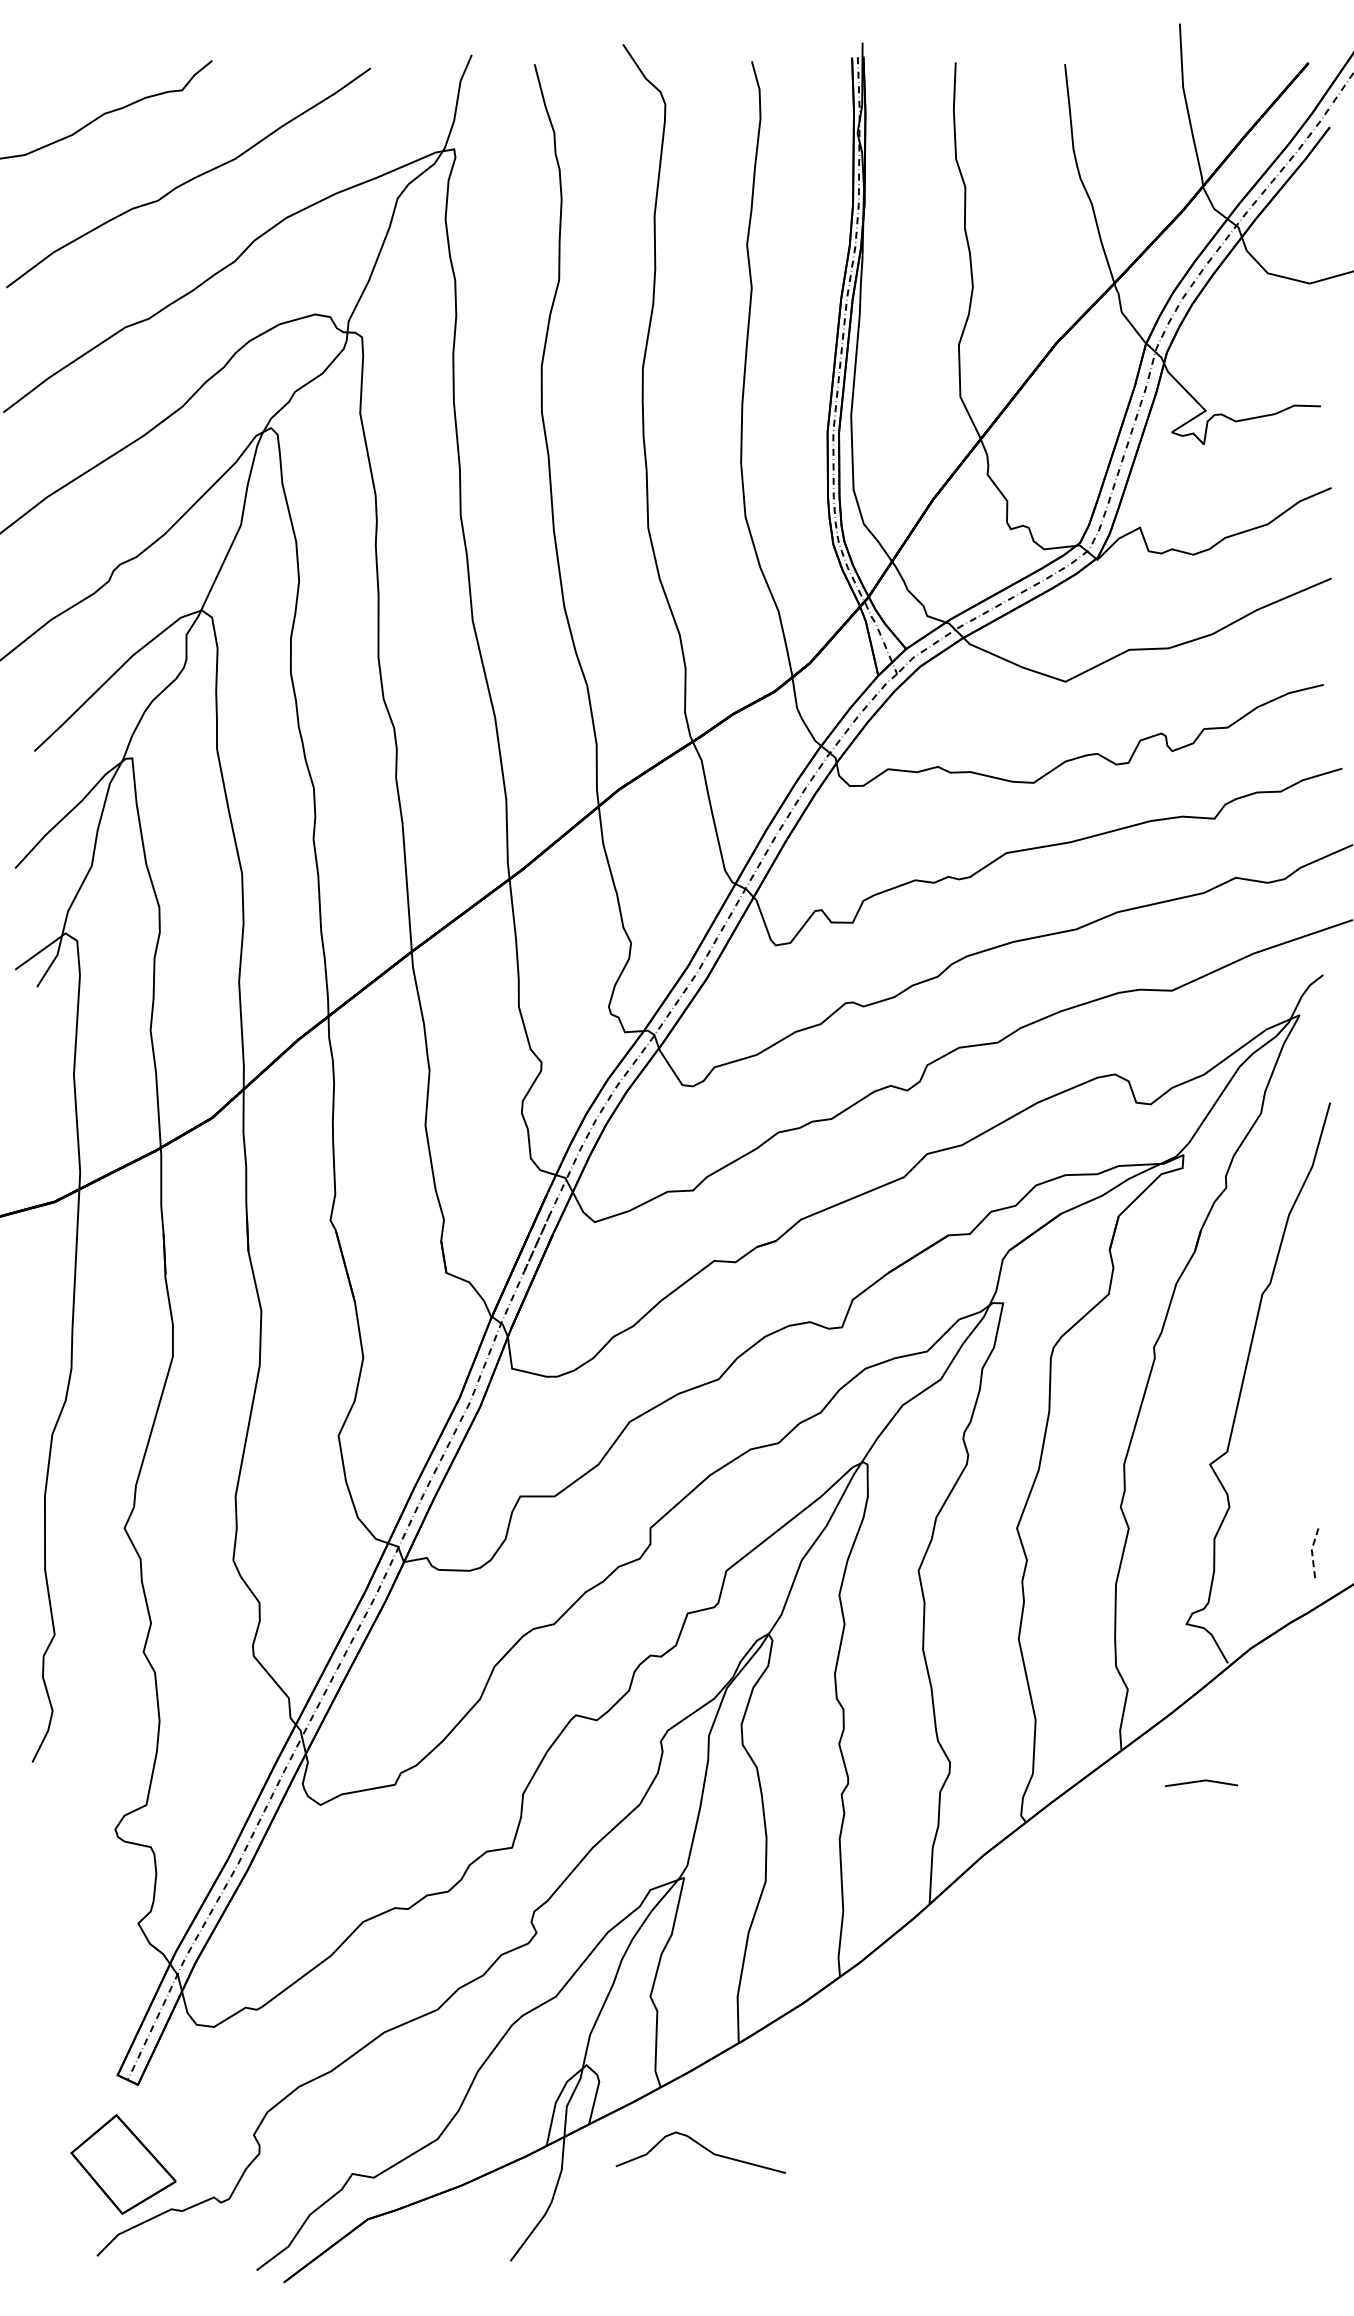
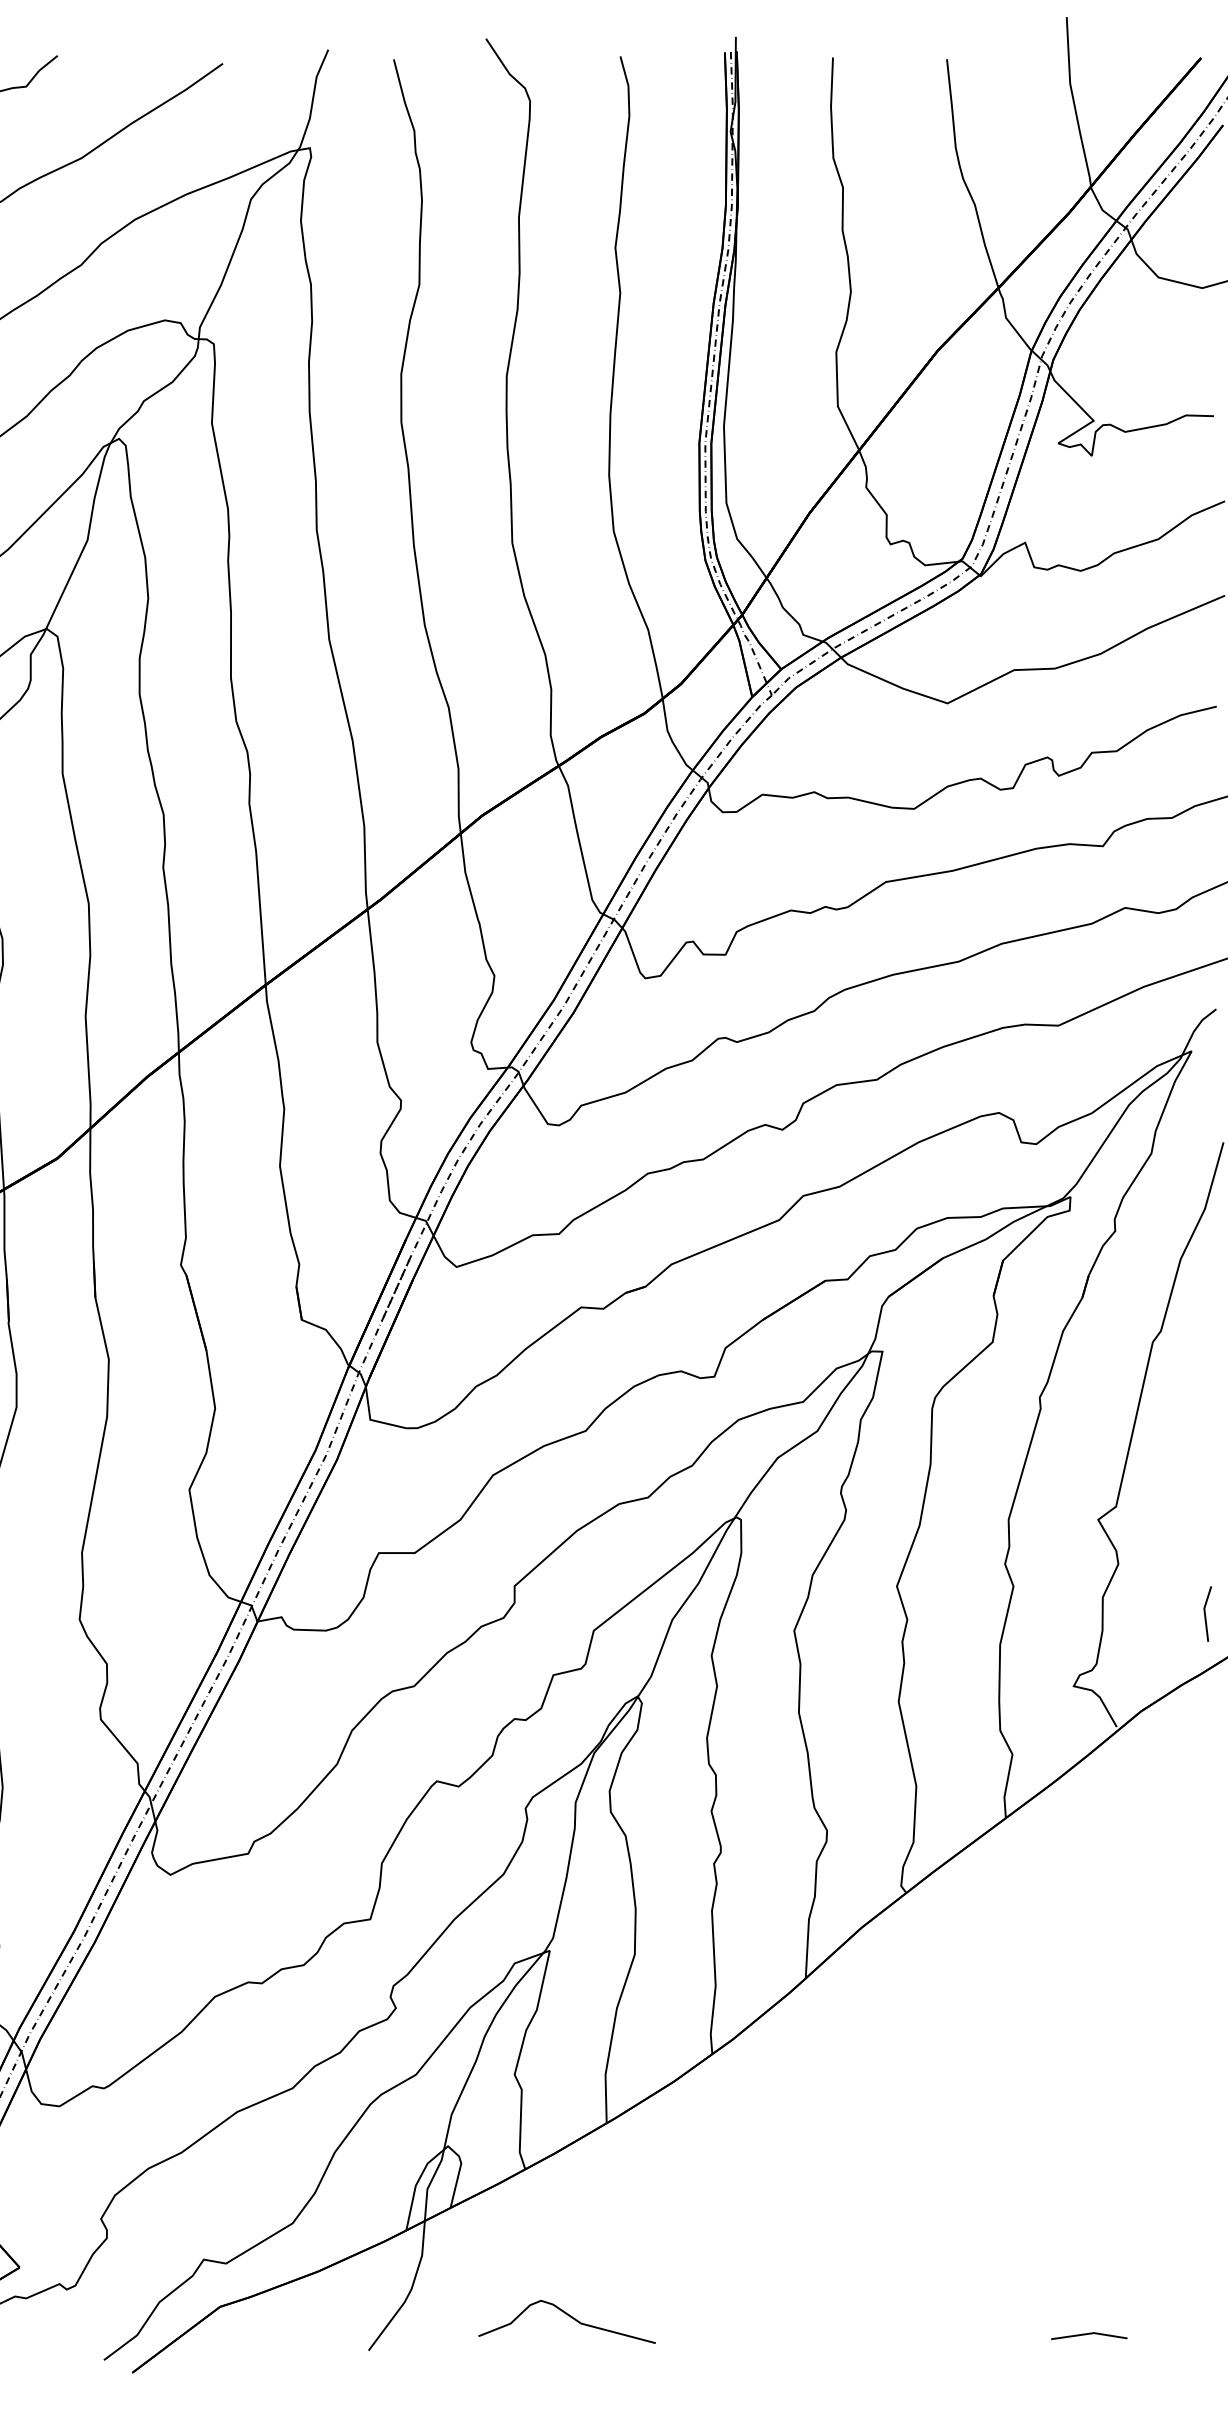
line: (1312, 1554) -> (1205, 1613), dashed -> solid
line: (1200, 1782) -> (1088, 2335), moved
curve: (703, 2148) -> (569, 2317), moved

